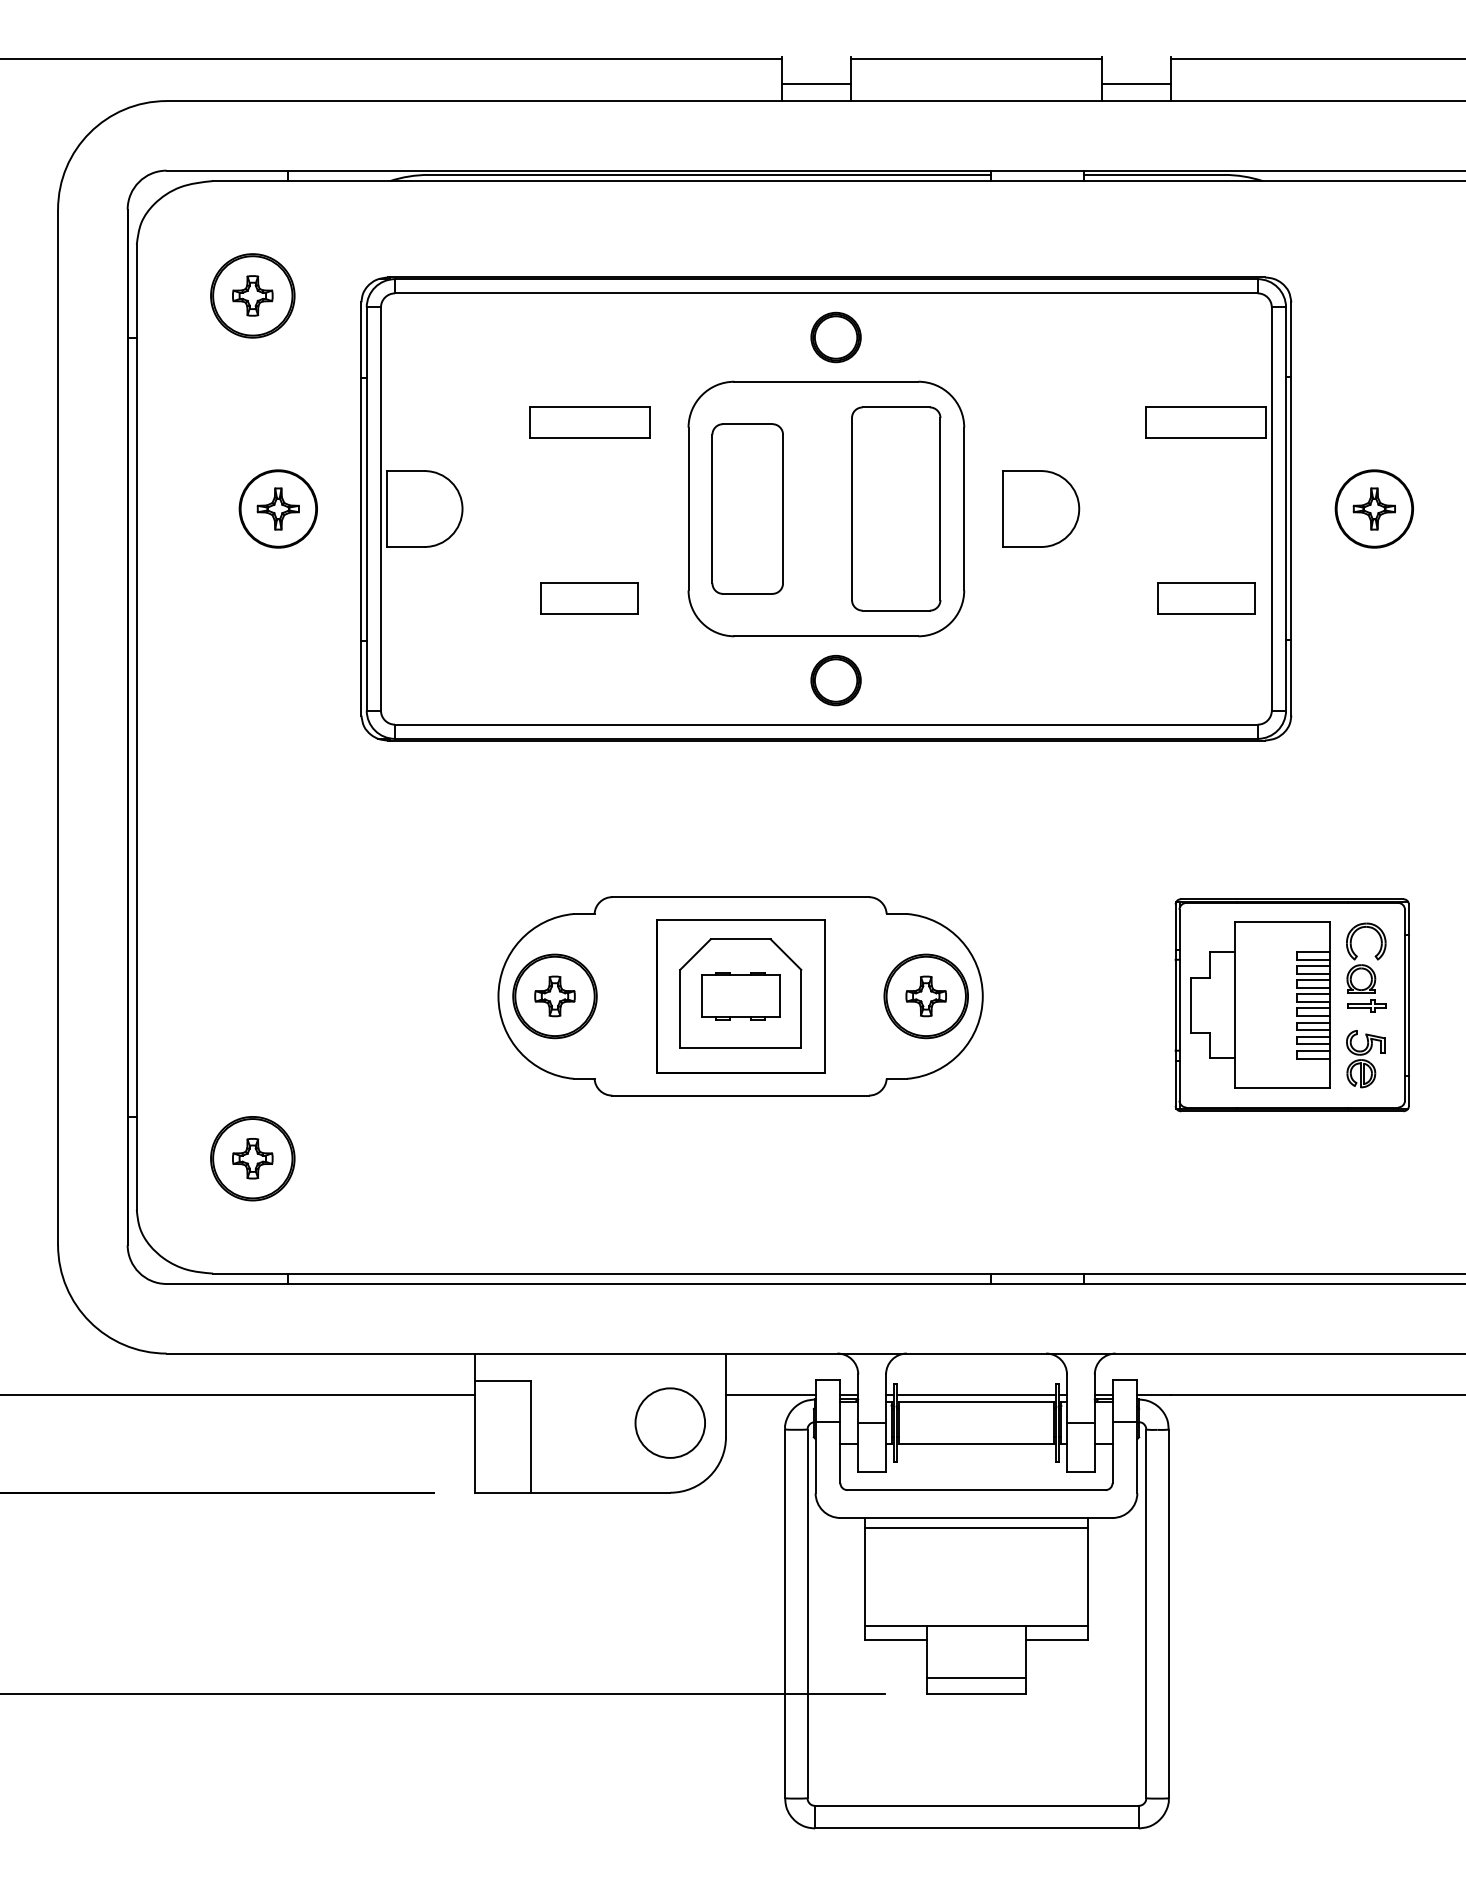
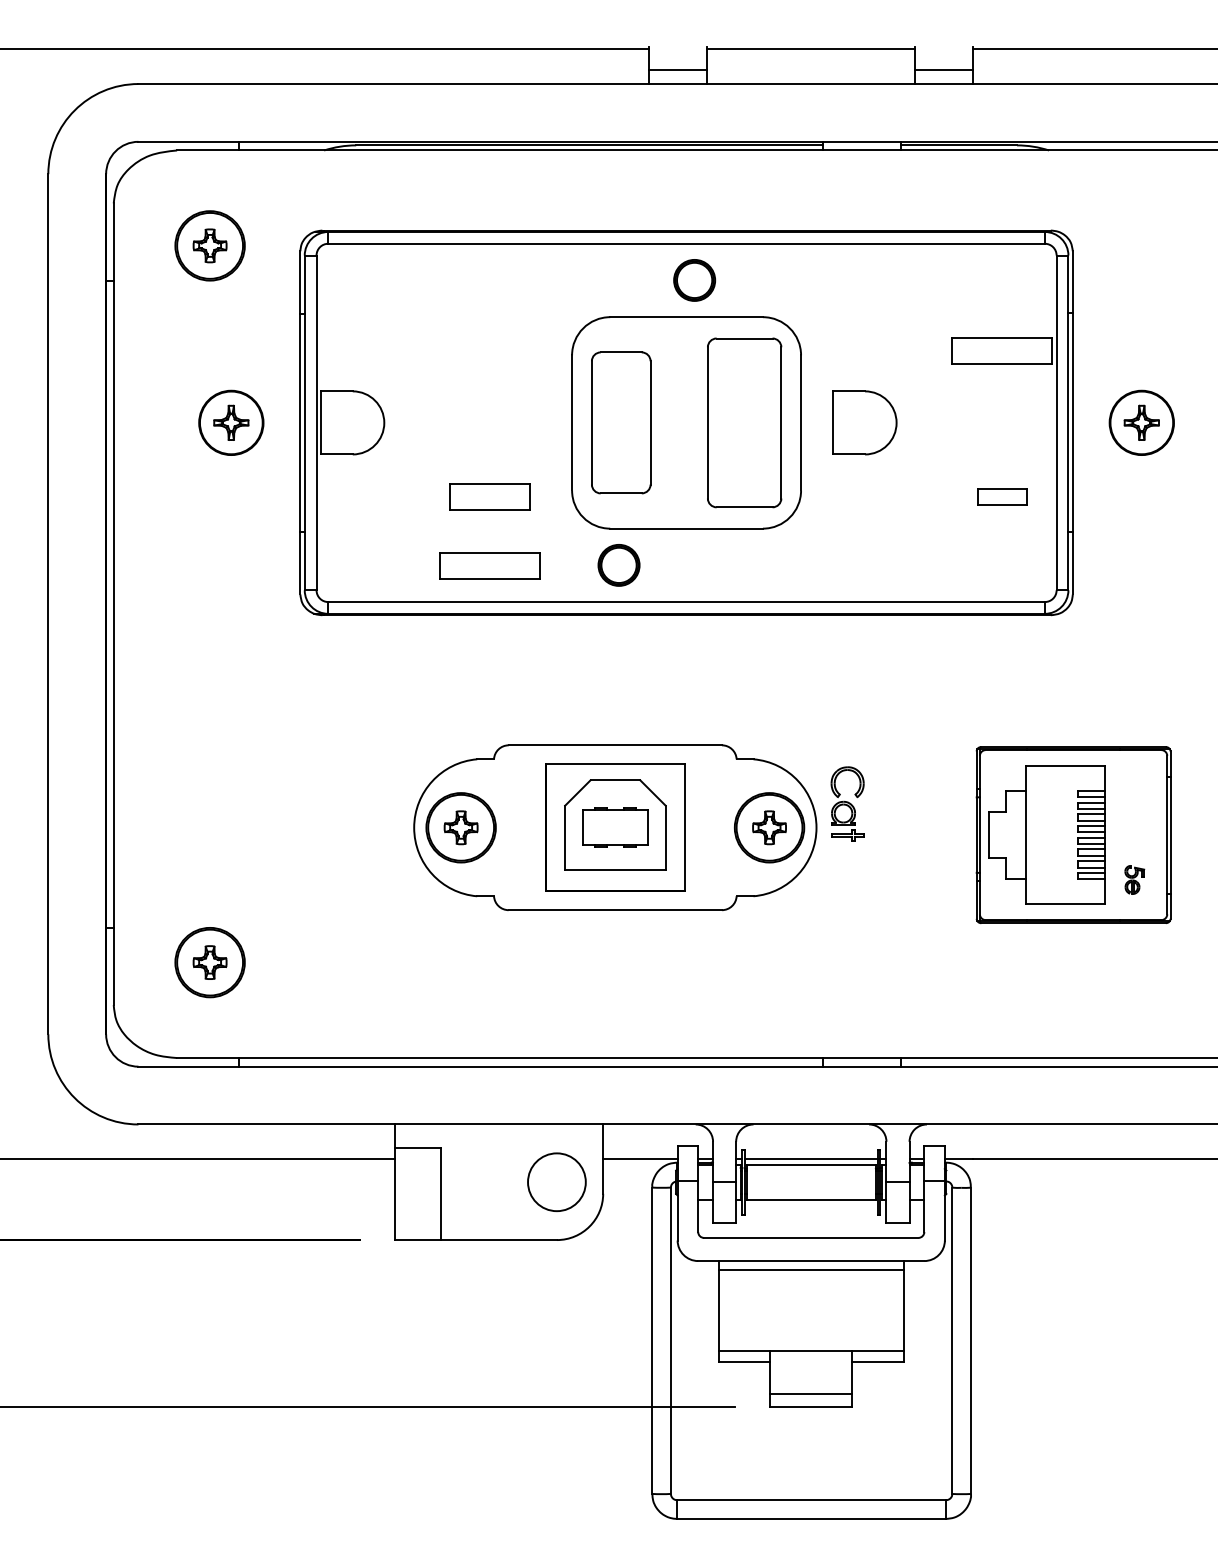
part: (589, 422) -> (489, 566), moved
part: (1206, 598) -> (1002, 497), size x0.6
part: (835, 680) -> (618, 565), moved
part: (1366, 967) -> (847, 803), moved
part: (1365, 1059) -> (1134, 880), size x0.6

